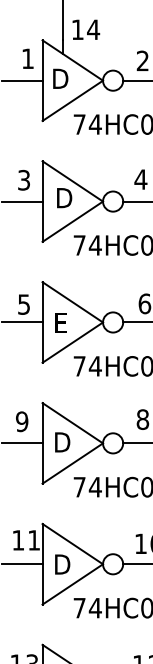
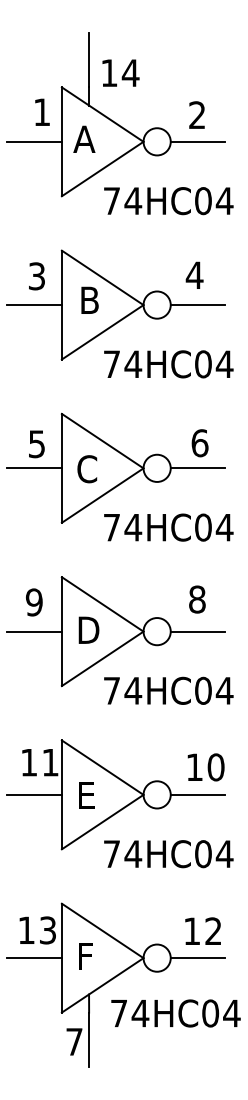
text: (59, 78) -> (84, 138), D -> A
text: (65, 197) -> (92, 299), D -> B
text: (61, 323) -> (87, 469), E -> C
text: (62, 563) -> (88, 794), D -> E

